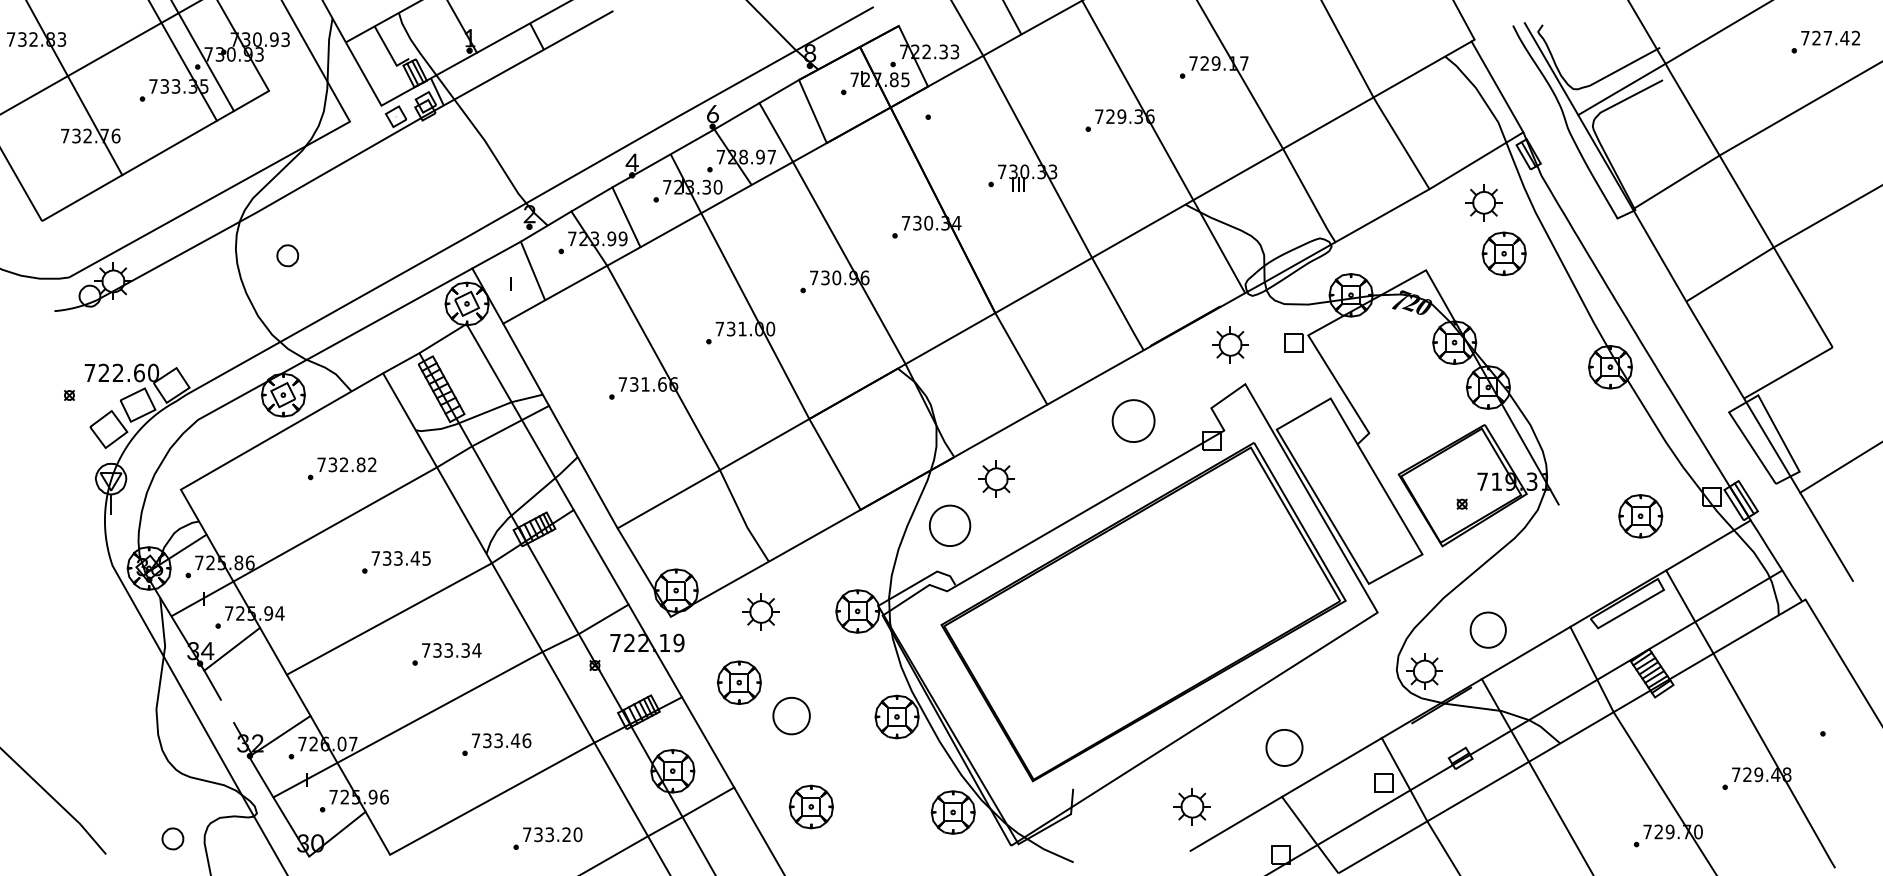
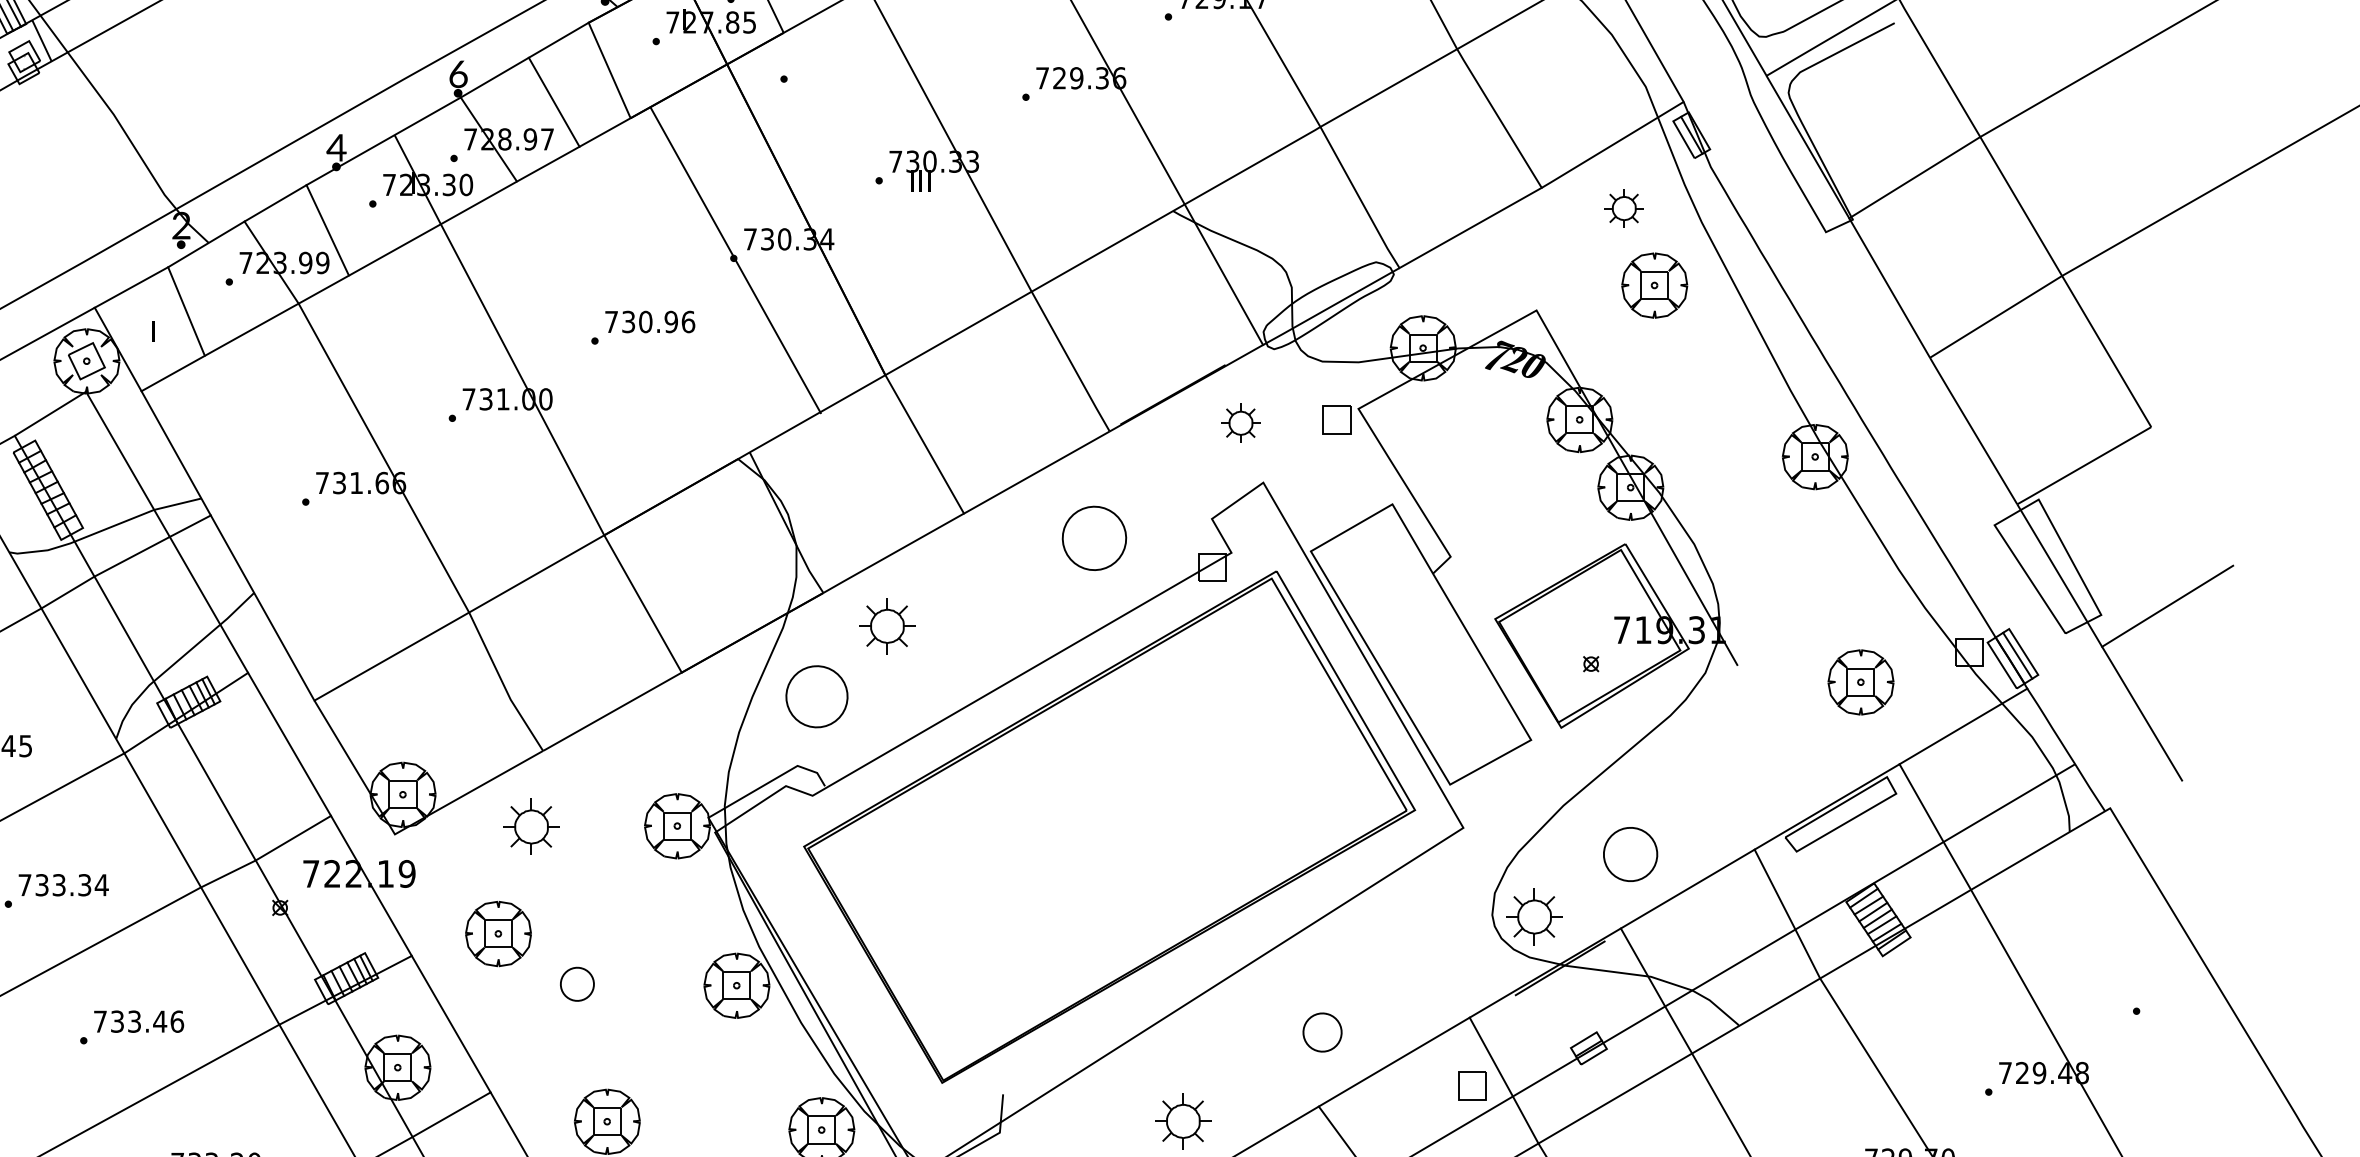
part: (1483, 202) -> (1623, 207), size x0.7
line: (848, 263) -> (734, 260), moved
part: (1230, 344) -> (1240, 422), size x0.7
part: (791, 715) -> (577, 983), size x0.6
part: (1284, 747) -> (1322, 1031), size x0.7

